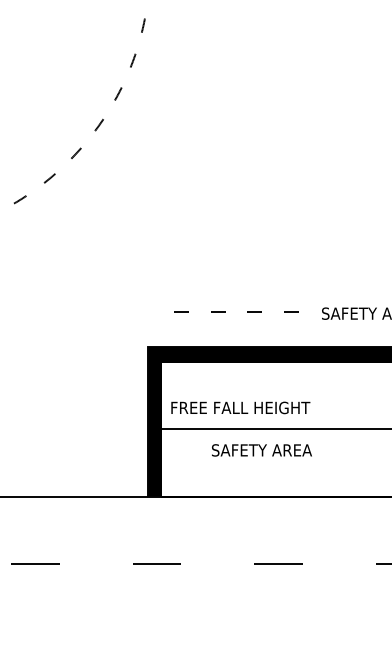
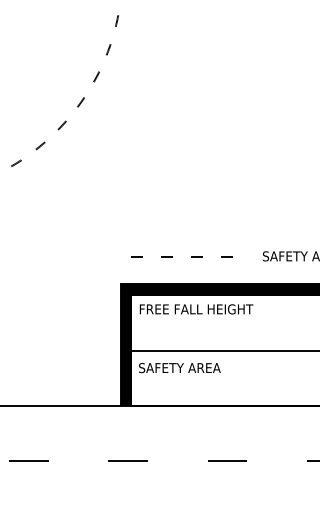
line: (224, 311) -> (172, 256), moved
text: (240, 408) -> (196, 309), moved
text: (261, 450) -> (179, 368), moved

